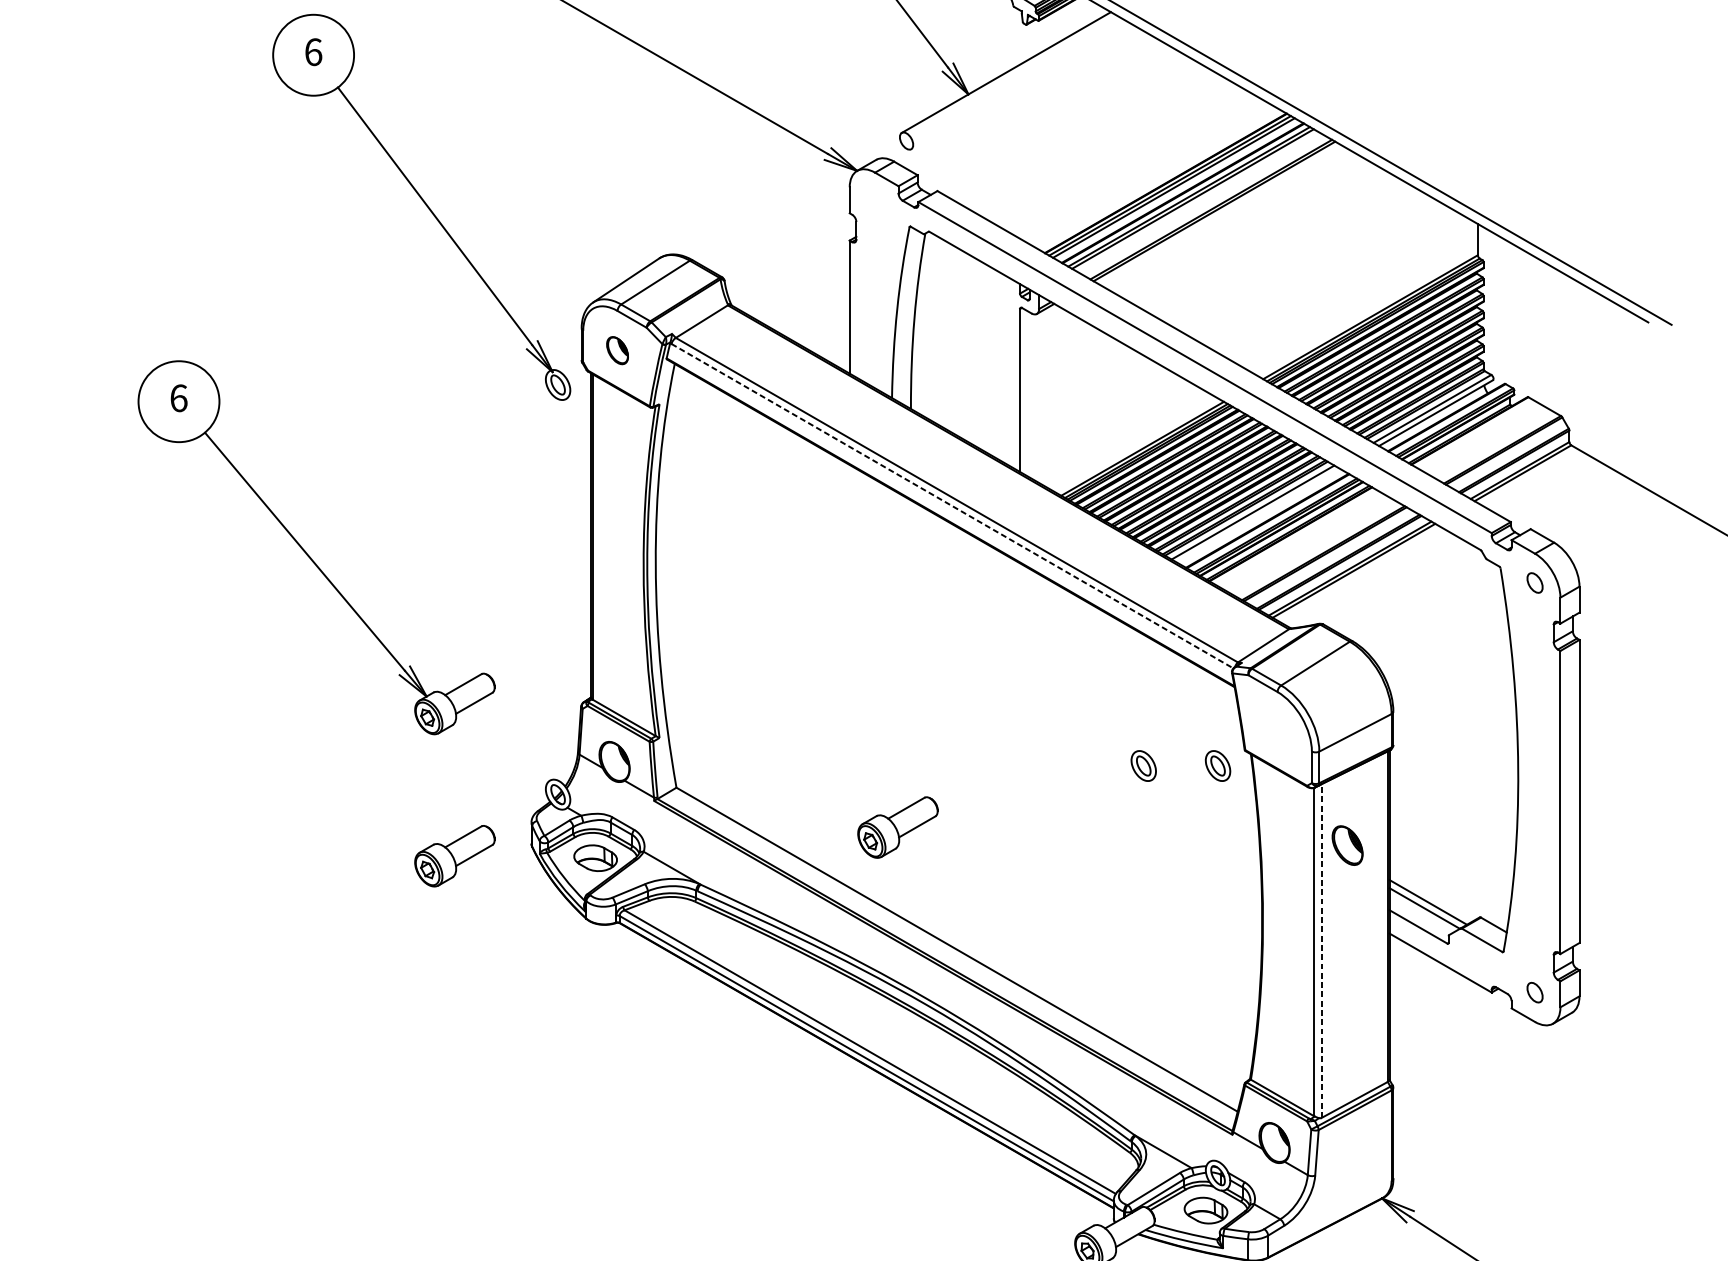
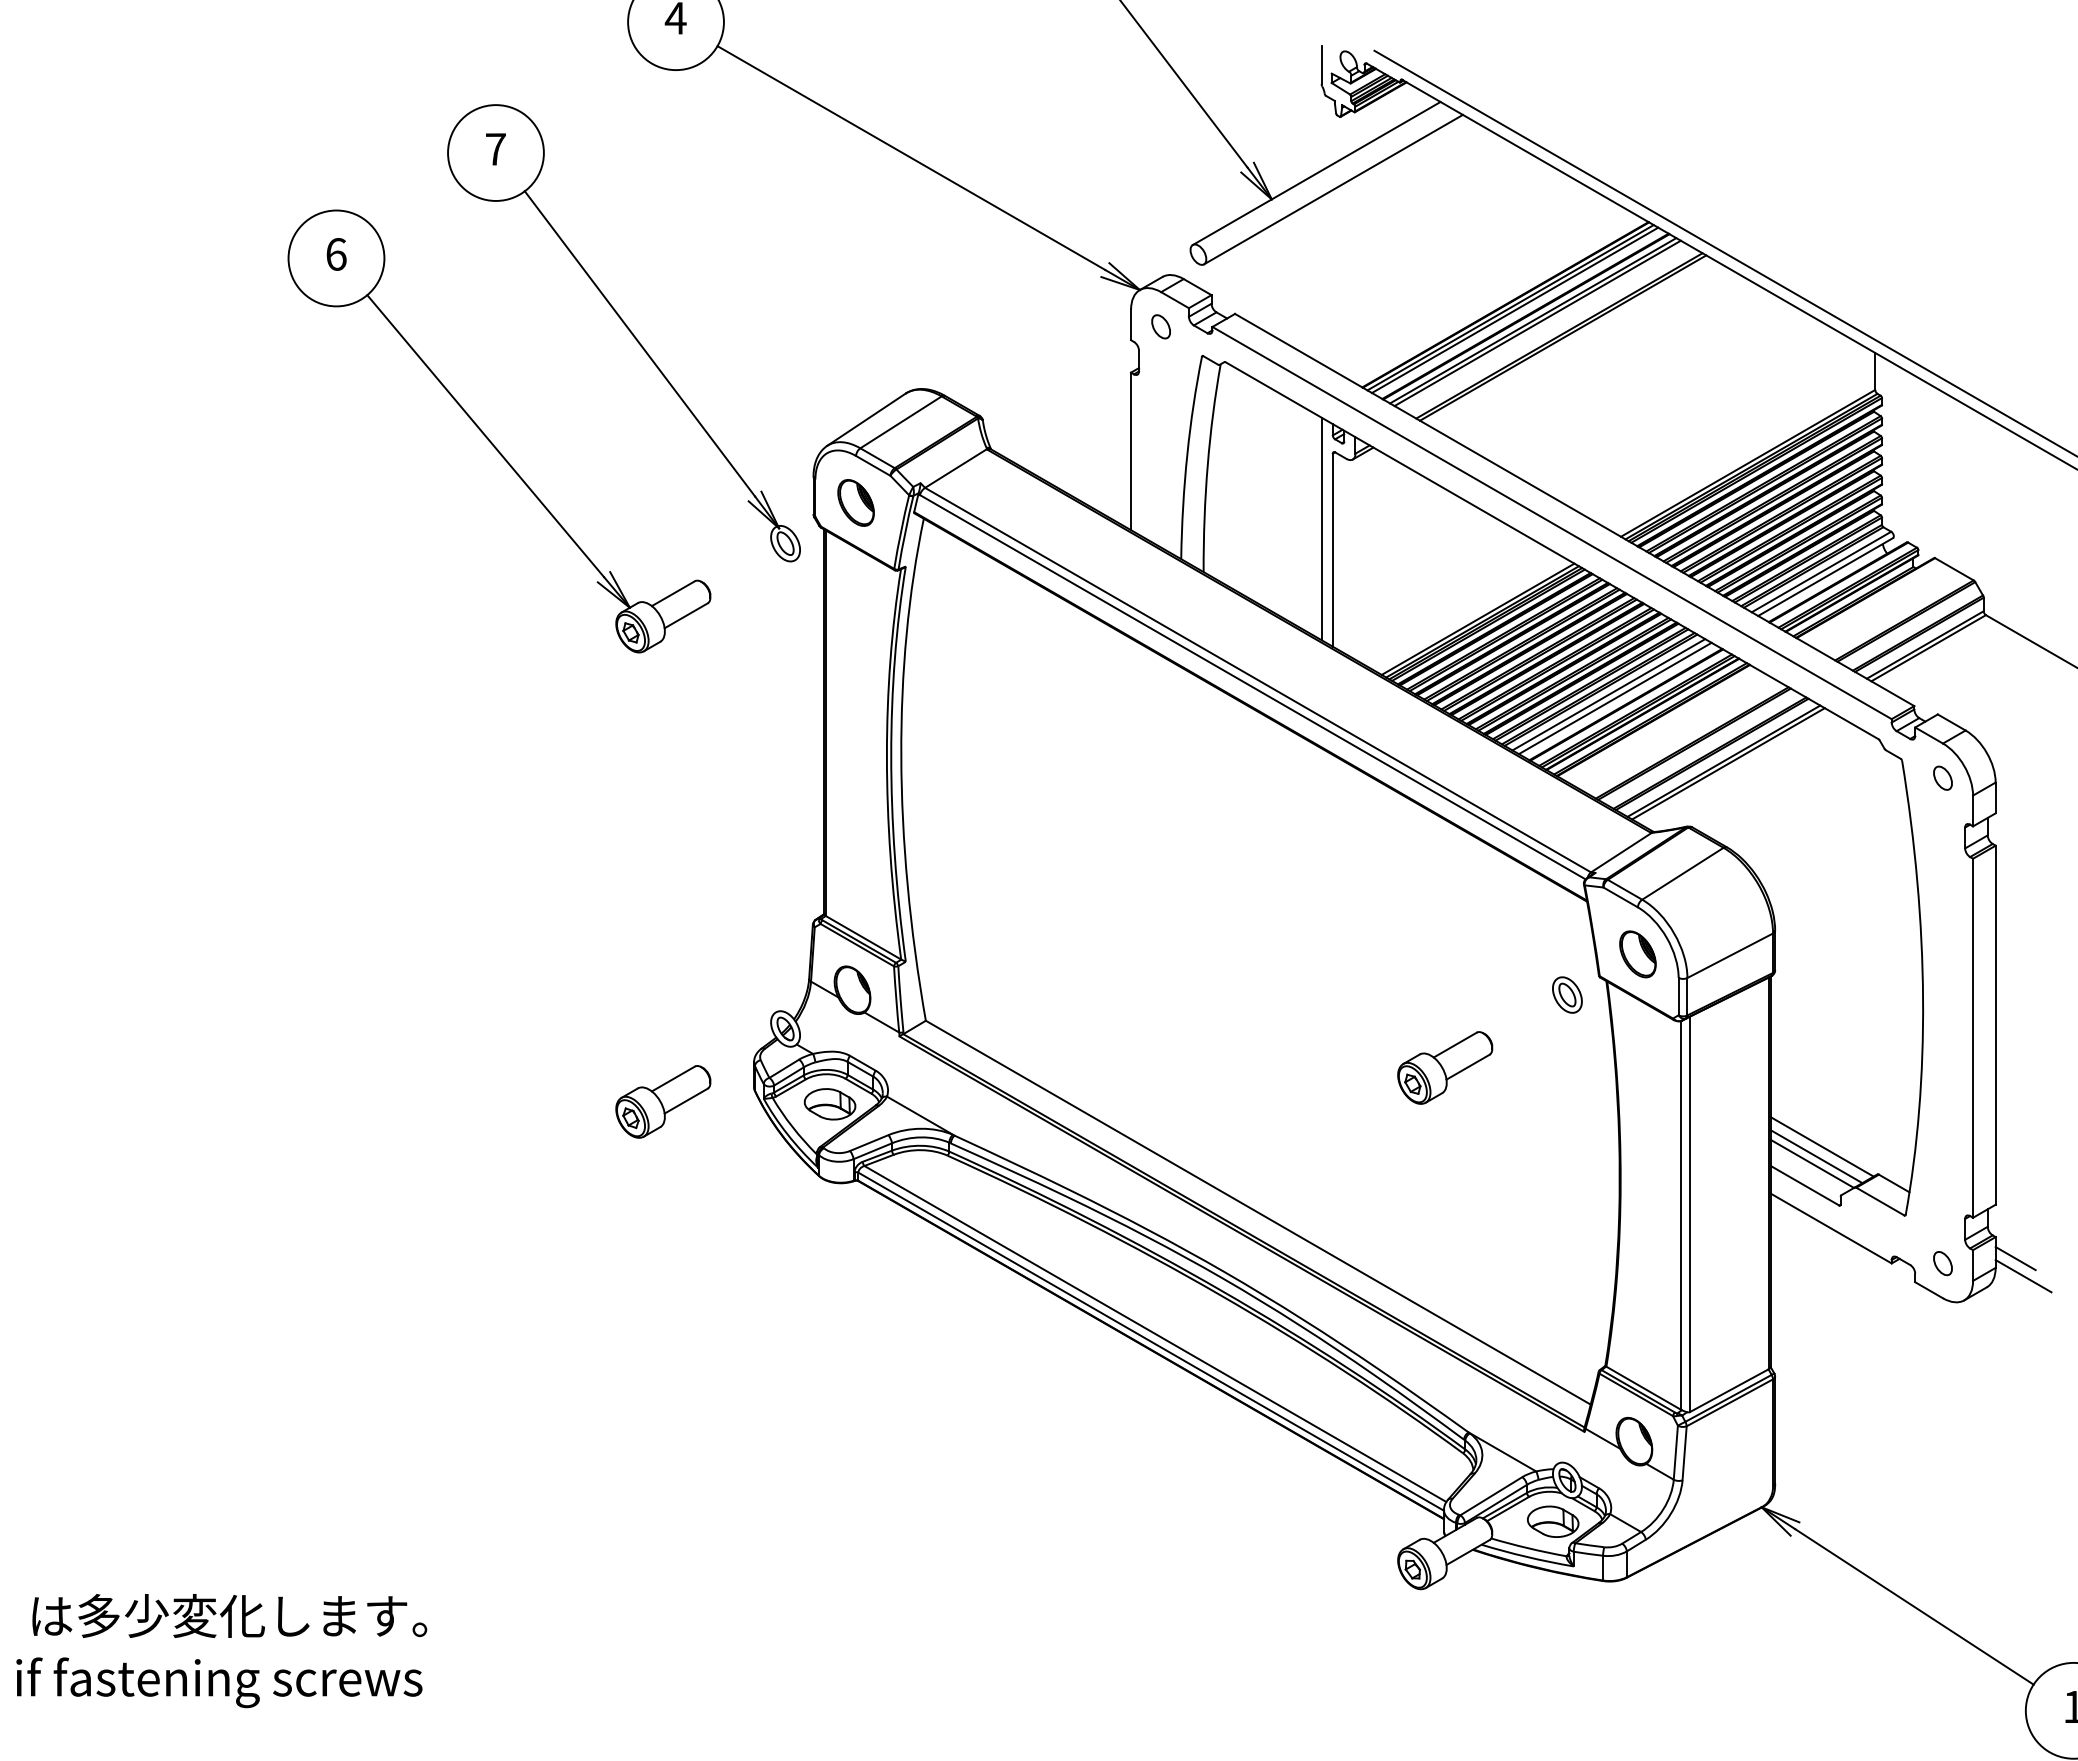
text: (314, 51) -> (496, 148), 6 -> 7
line: (1020, 86) -> (1333, 189), added
part: (874, 201) -> (1160, 326), added
part: (617, 350) -> (855, 502), size x1.43
line: (1010, 372) -> (1321, 528), added
line: (953, 506) -> (1253, 687), dashed -> solid
line: (1257, 515) -> (1614, 698), added
part: (307, 552) -> (488, 437), moved
part: (1143, 765) -> (1479, 994), removed
part: (898, 827) -> (1445, 1067), moved
part: (1347, 845) -> (1637, 954), moved
line: (1432, 893) -> (1821, 1146), added
line: (1321, 951) -> (1690, 1214), dashed -> solid
line: (1596, 988) -> (2015, 1258), added
line: (1603, 1003) -> (2023, 1276), added

